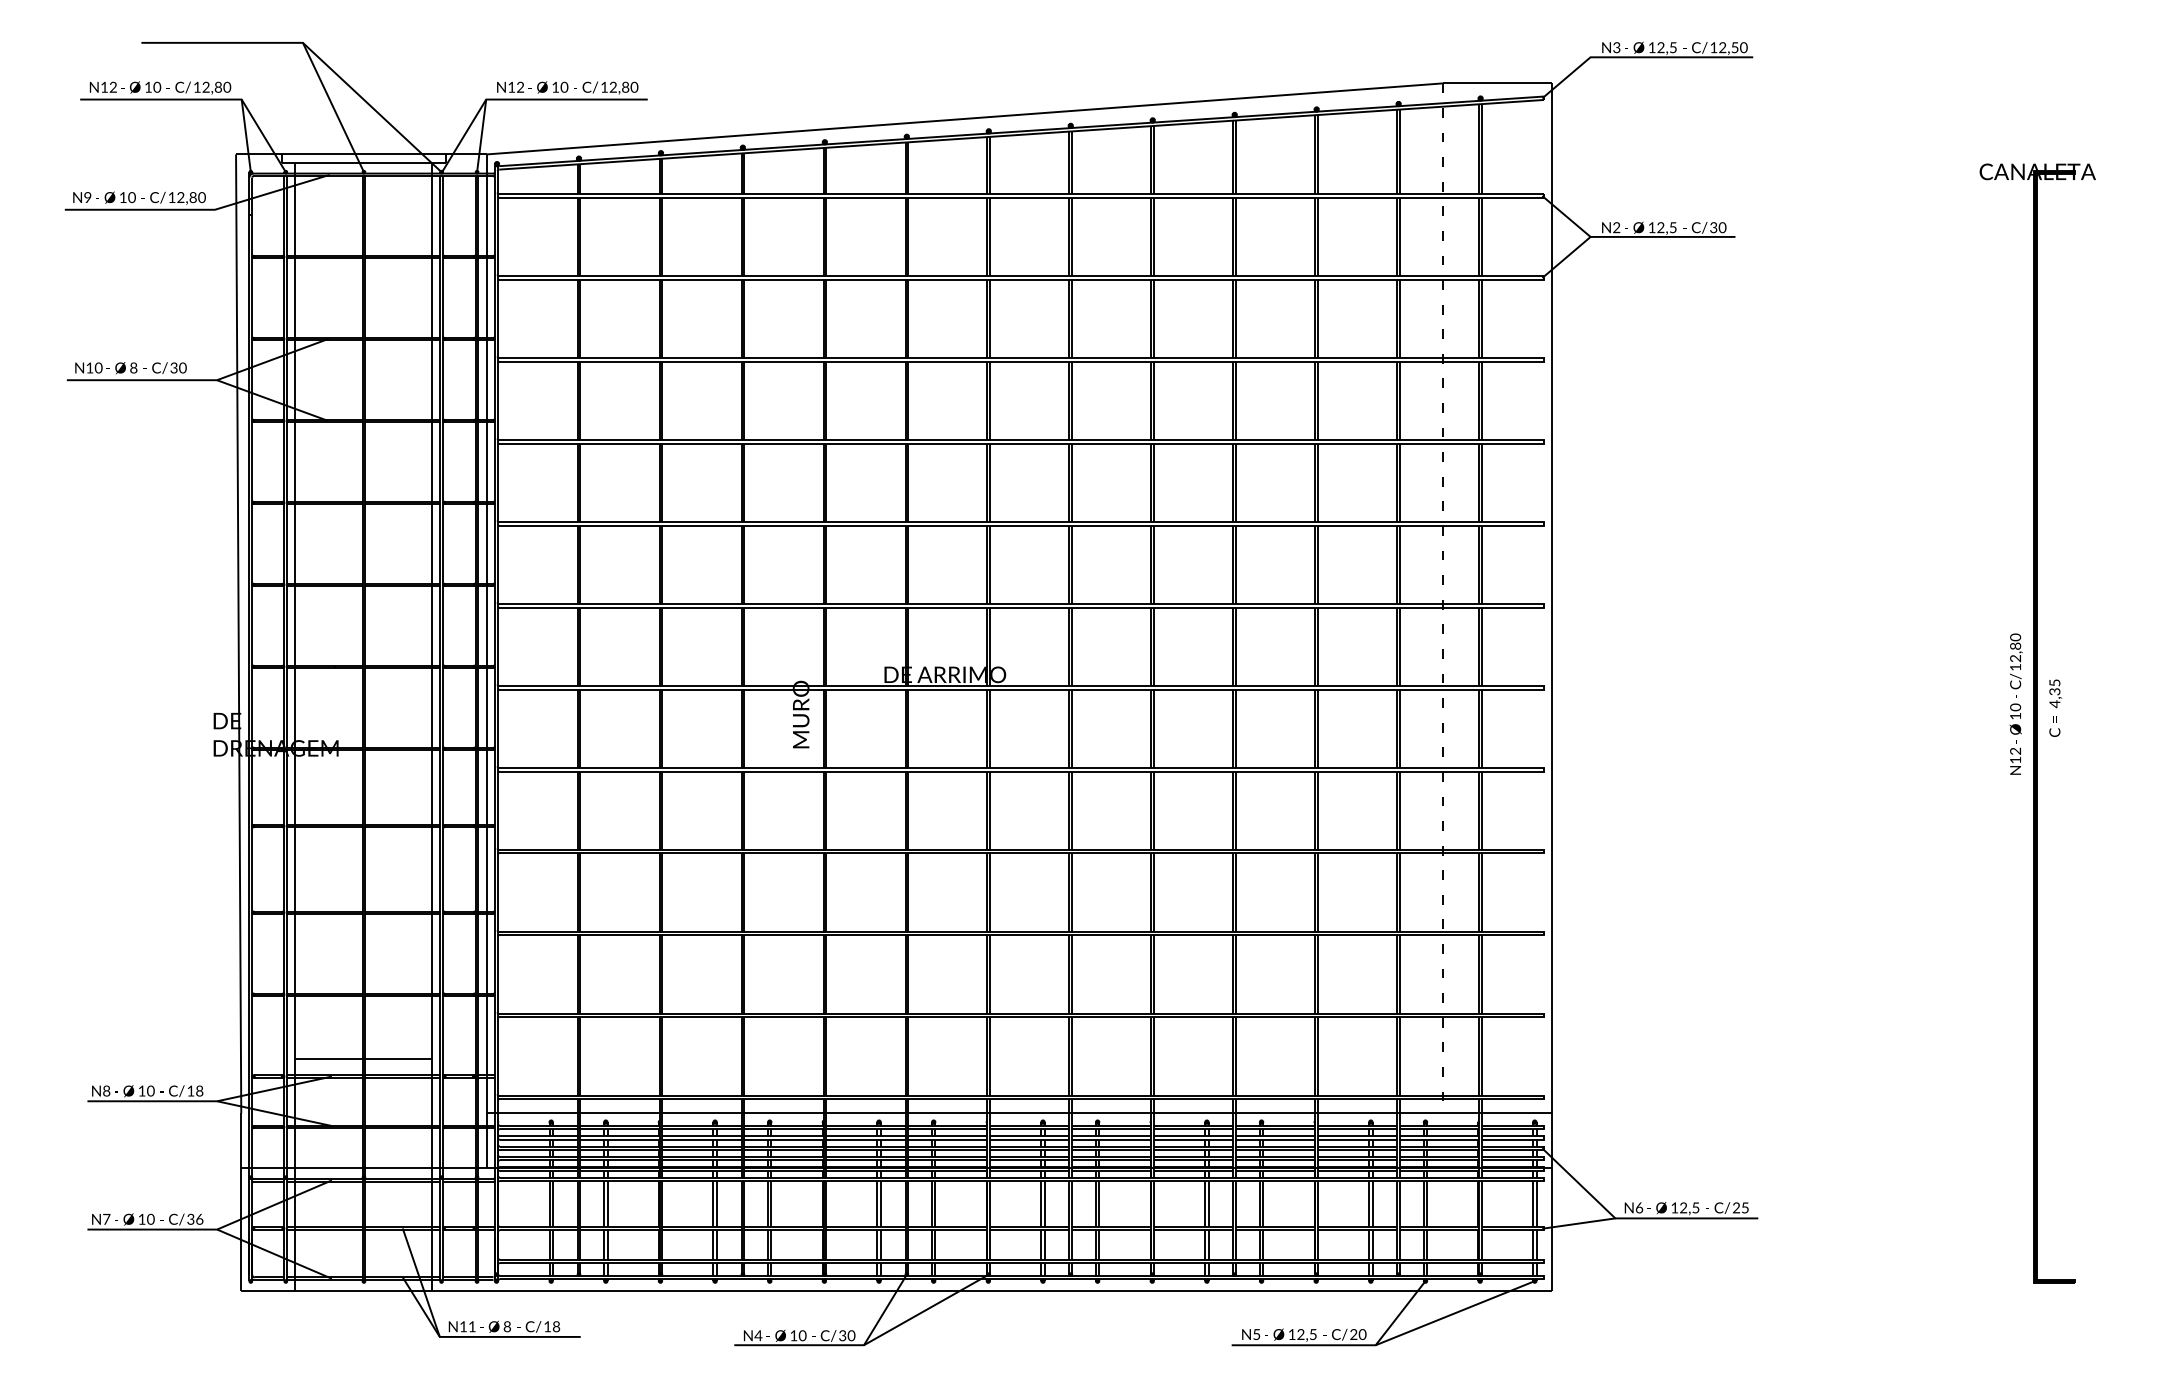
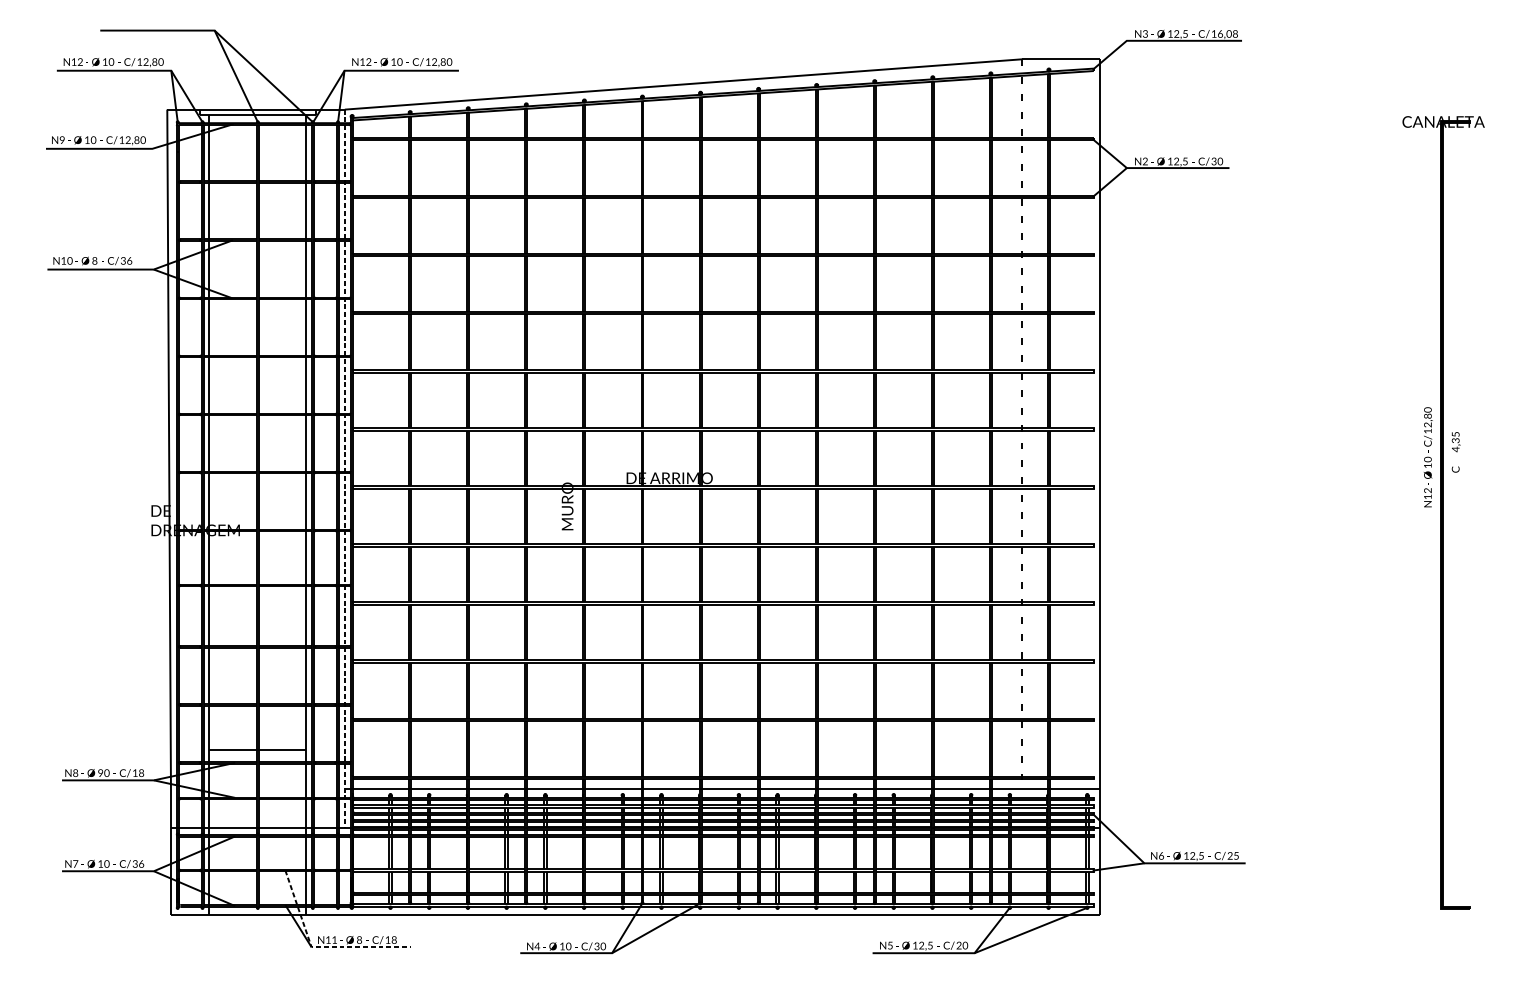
text: (1733, 47) -> (1228, 33), 12,50 -> 16,08
text: (182, 367) -> (129, 260), 30 -> 36
line: (486, 661) -> (344, 468), solid -> dashed
text: (2015, 703) -> (1427, 456), moved
text: (2055, 707) -> (1456, 451), moved
text: (141, 1090) -> (100, 772), 10 -> 90
line: (452, 1336) -> (320, 947), solid -> dashed

